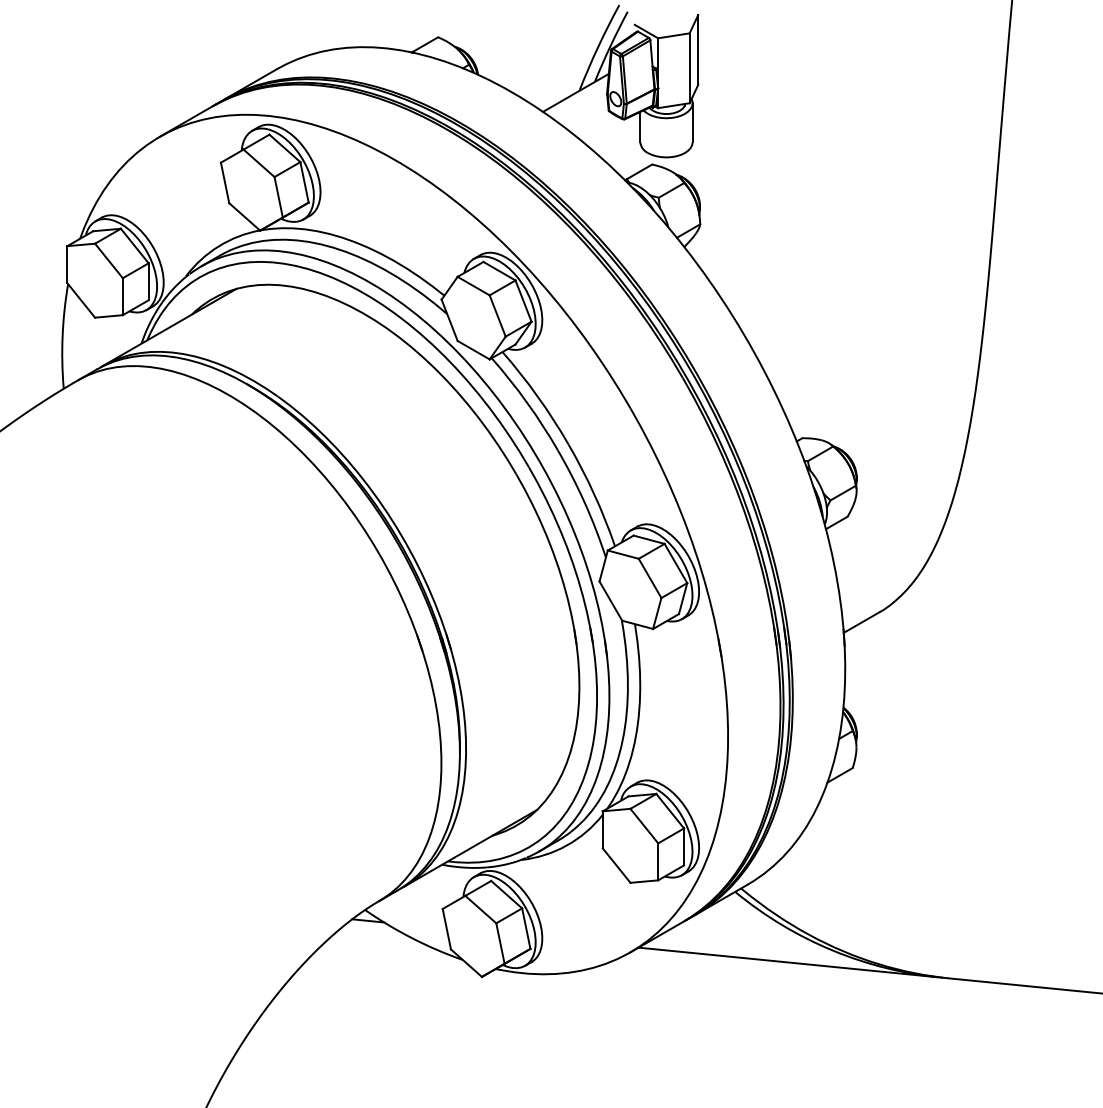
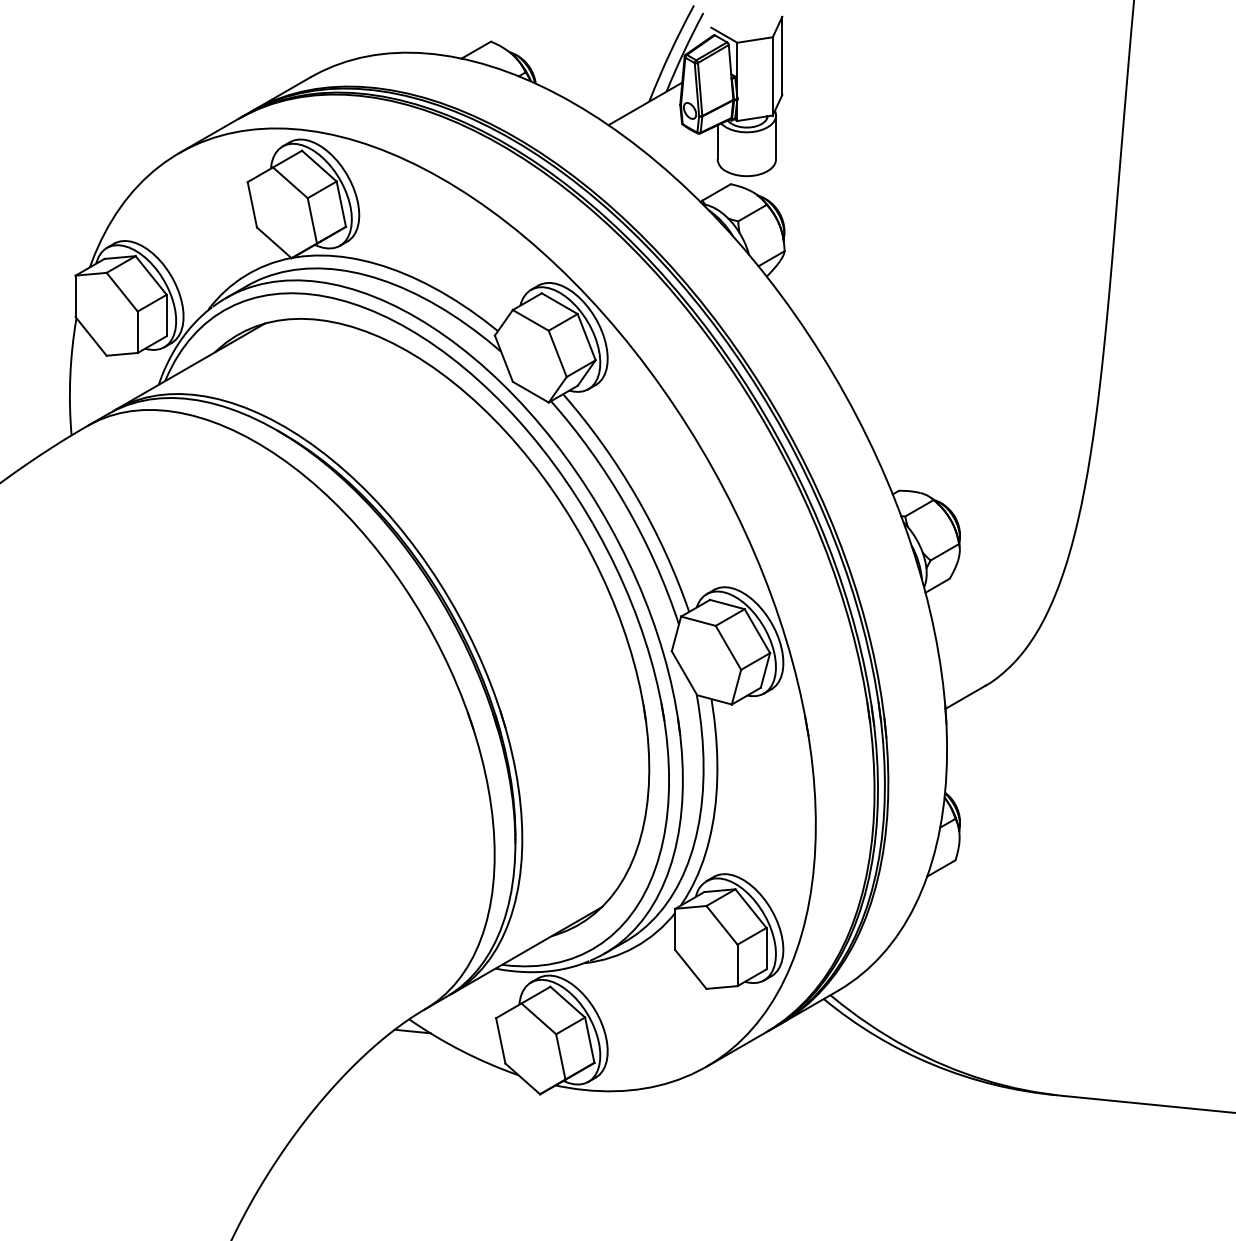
line: (787, 962) -> (882, 1078), removed

